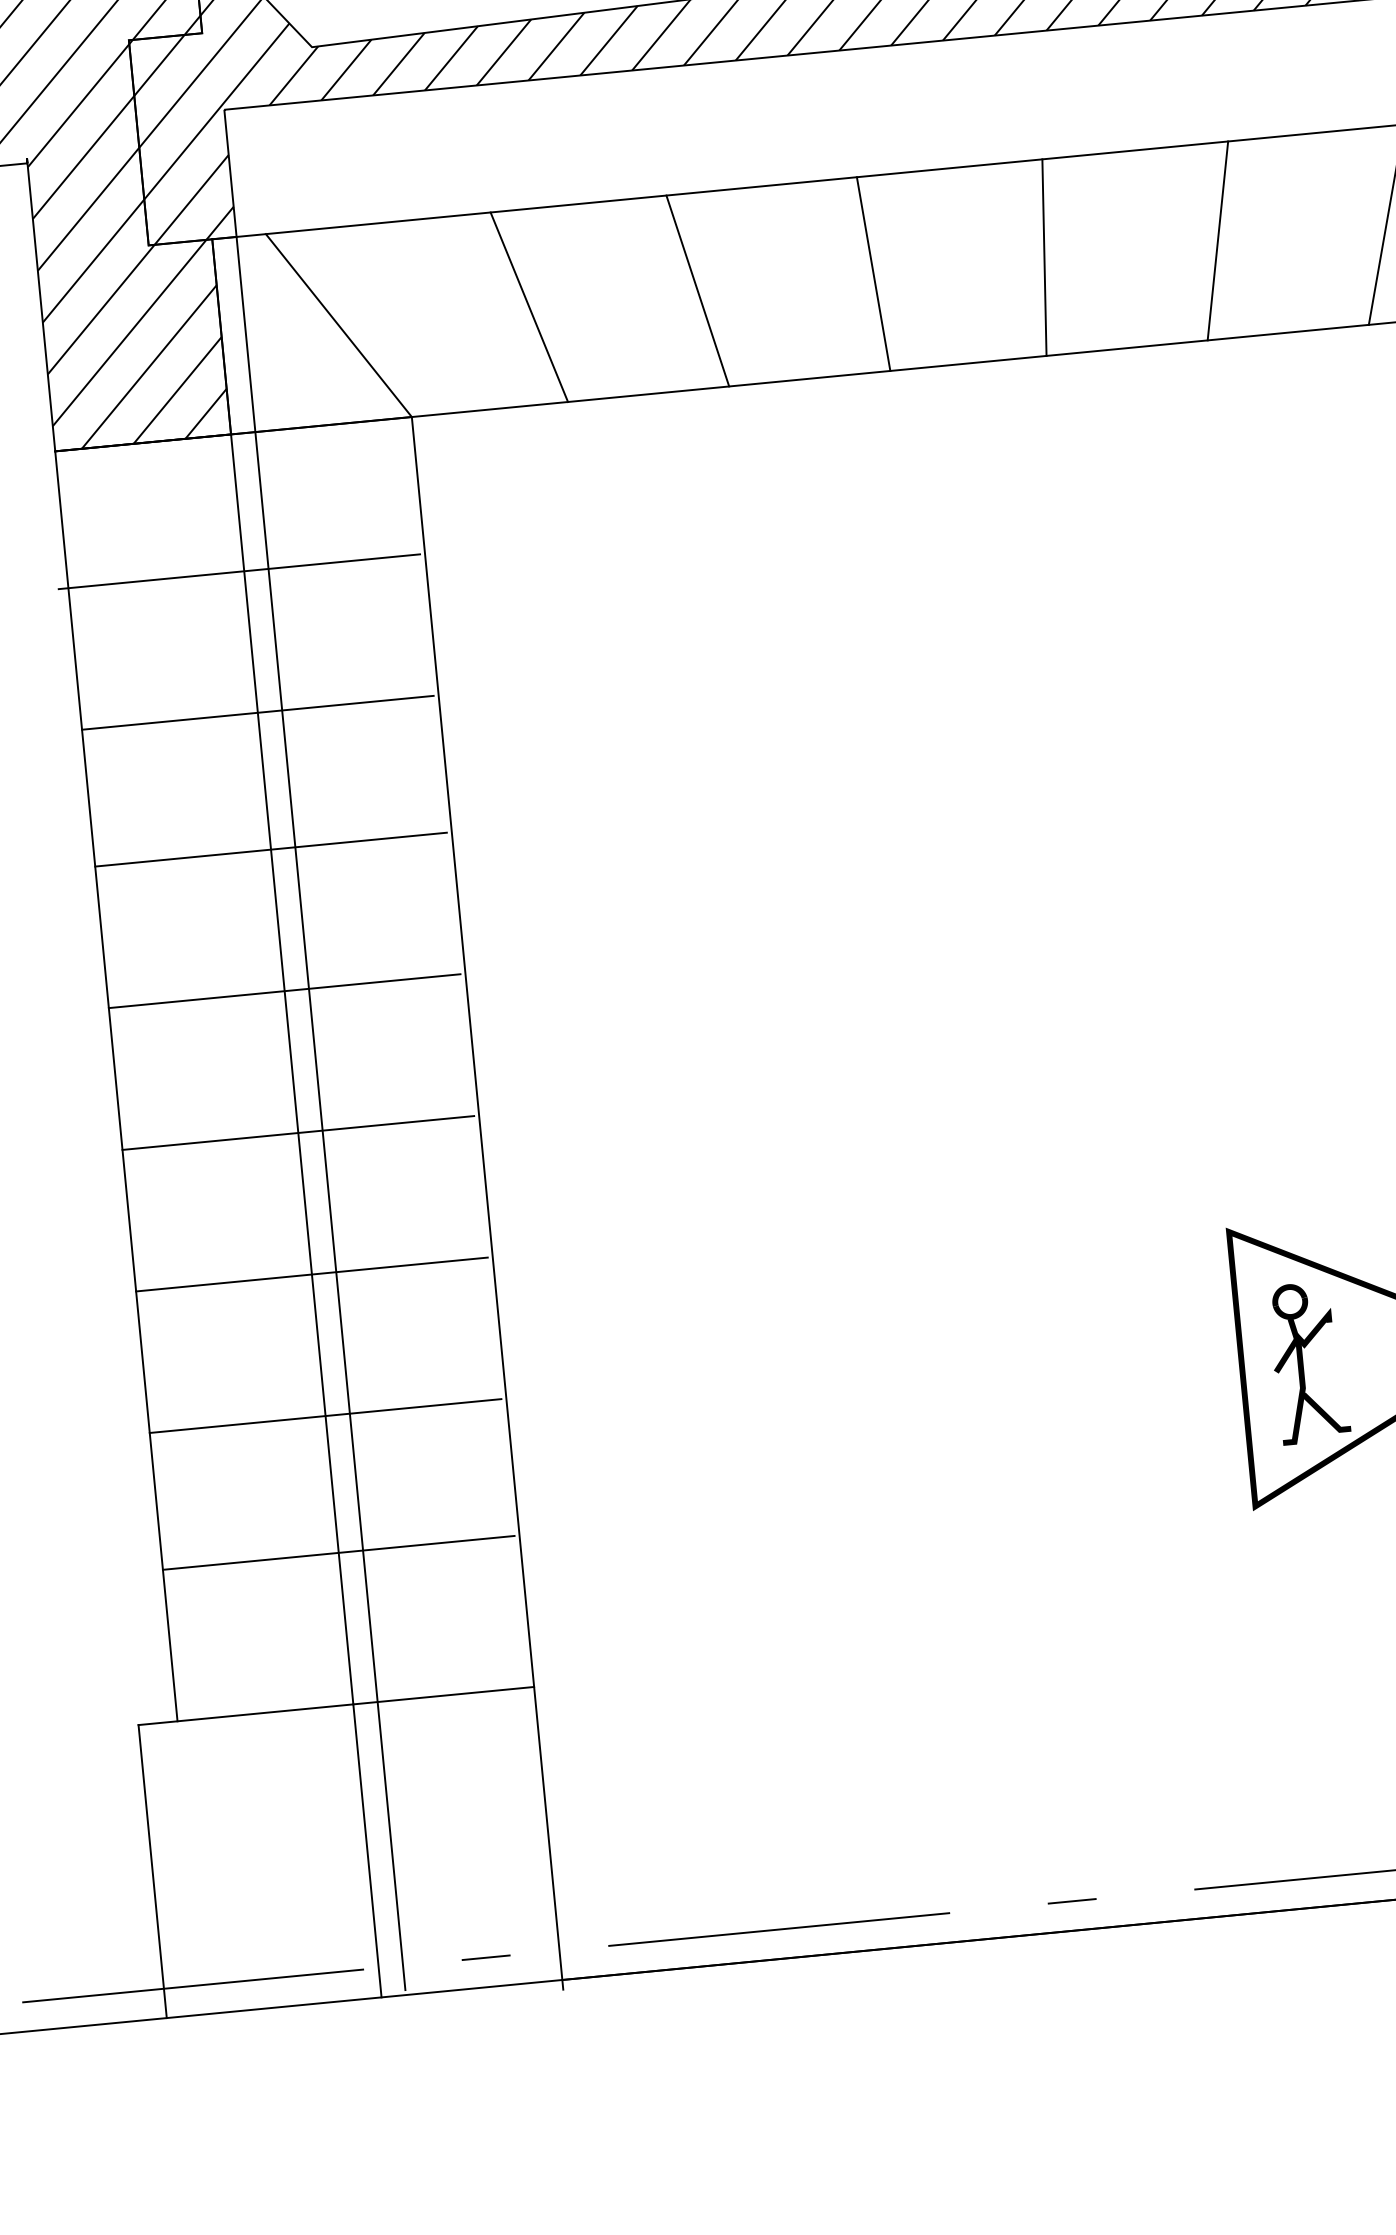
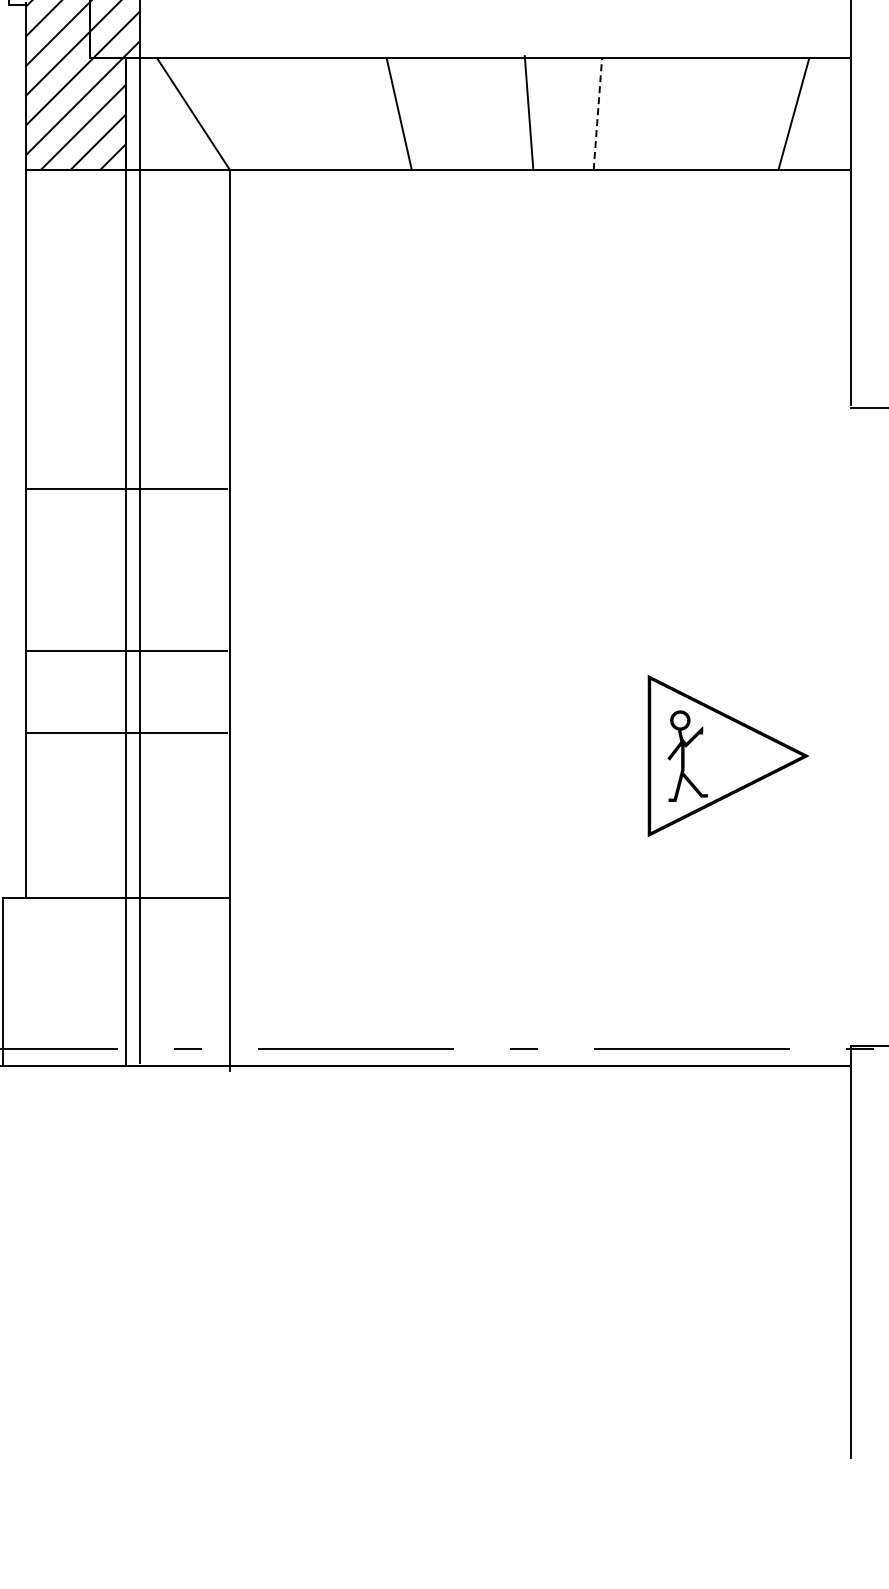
line: (1218, 239) -> (697, 113), removed
line: (1043, 256) -> (597, 113), solid -> dashed
line: (872, 273) -> (528, 111), moved
line: (528, 306) -> (302, 113), removed
line: (239, 571) -> (123, 248), removed
line: (258, 712) -> (126, 329), removed
line: (271, 848) -> (126, 407), removed
line: (298, 1133) -> (126, 570), removed
line: (338, 1551) -> (126, 810), removed

